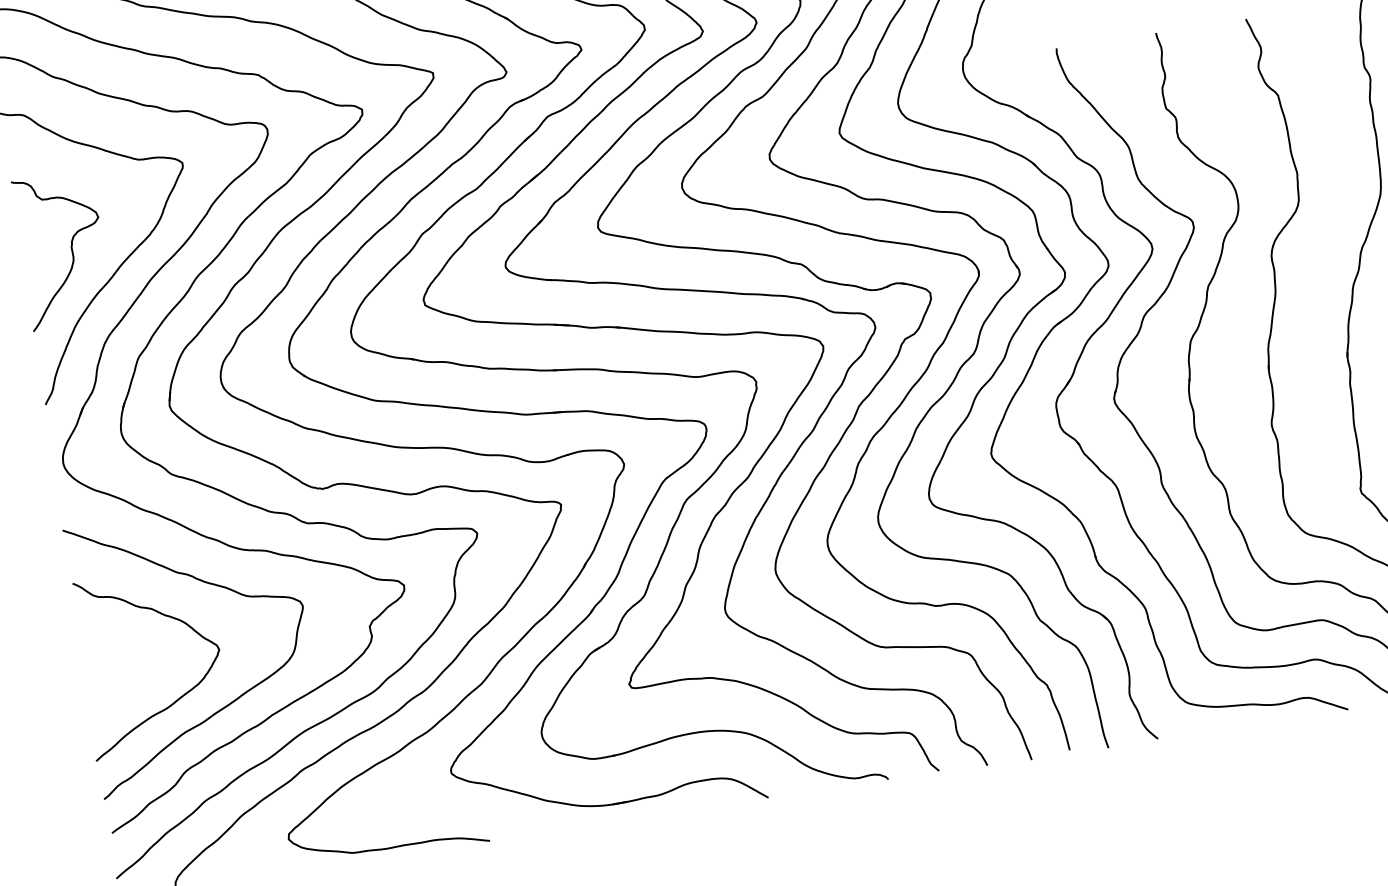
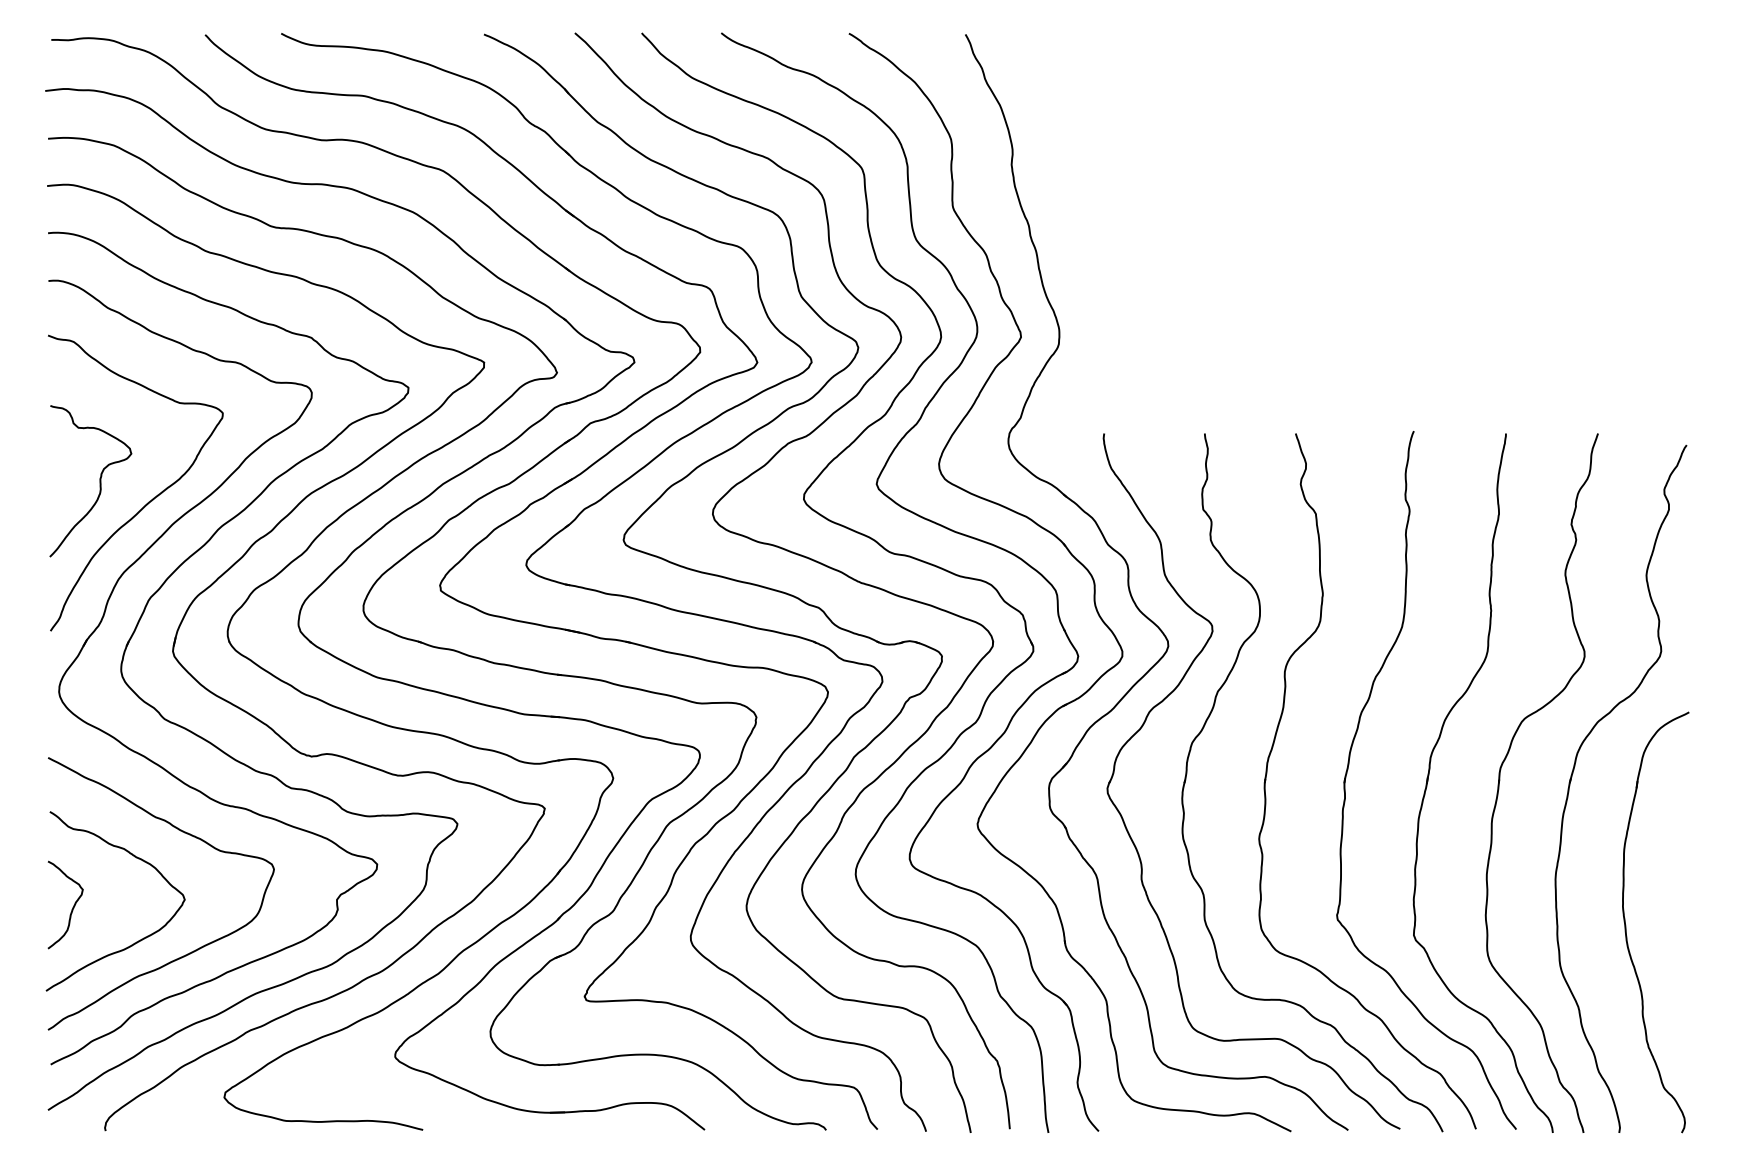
curve: (109, 674) -> (72, 907), added

